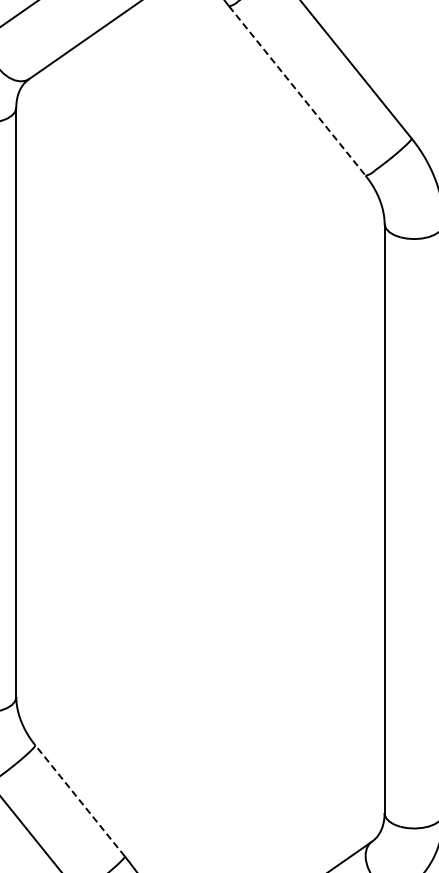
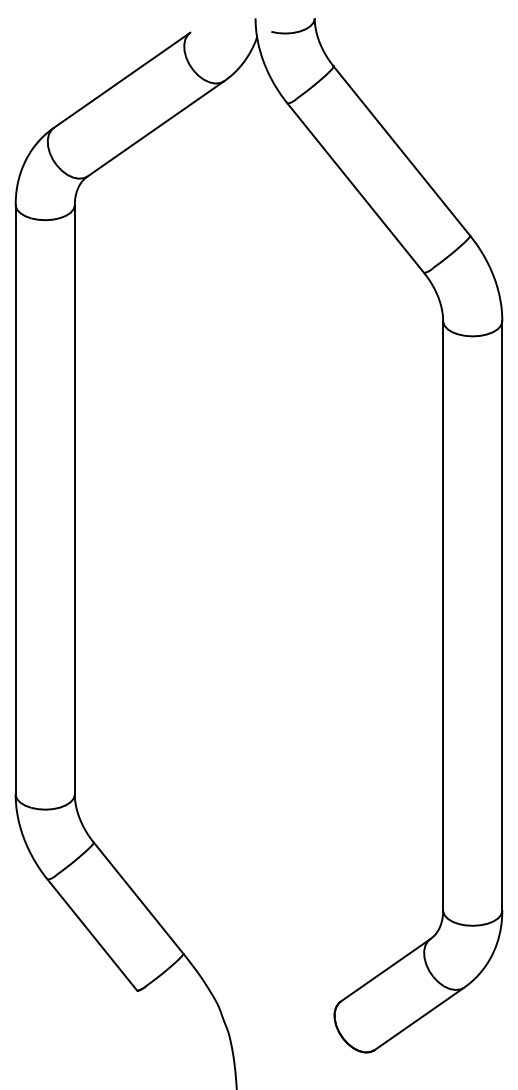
line: (296, 91) -> (355, 188), dashed -> solid
line: (79, 800) -> (138, 897), dashed -> solid

